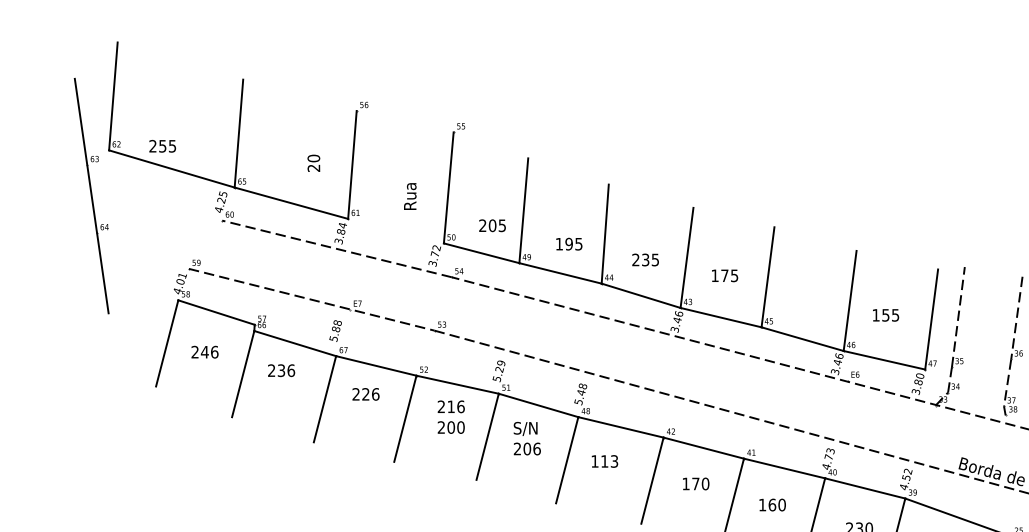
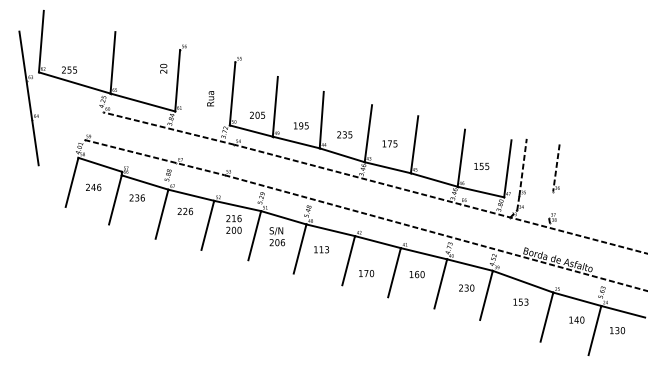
text: (313, 162) -> (163, 68), moved
line: (1008, 382) -> (551, 204), removed
text: (695, 483) -> (366, 273), moved

